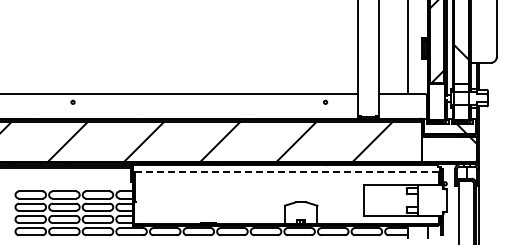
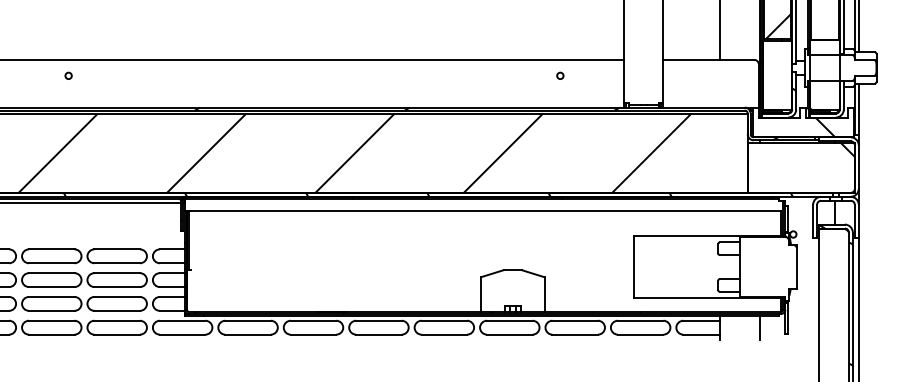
line: (287, 171) -> (486, 210), dashed -> solid

